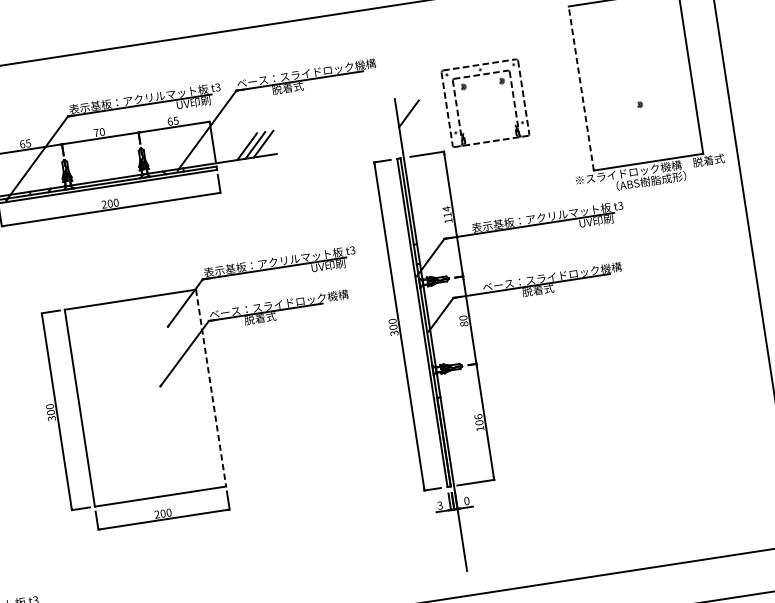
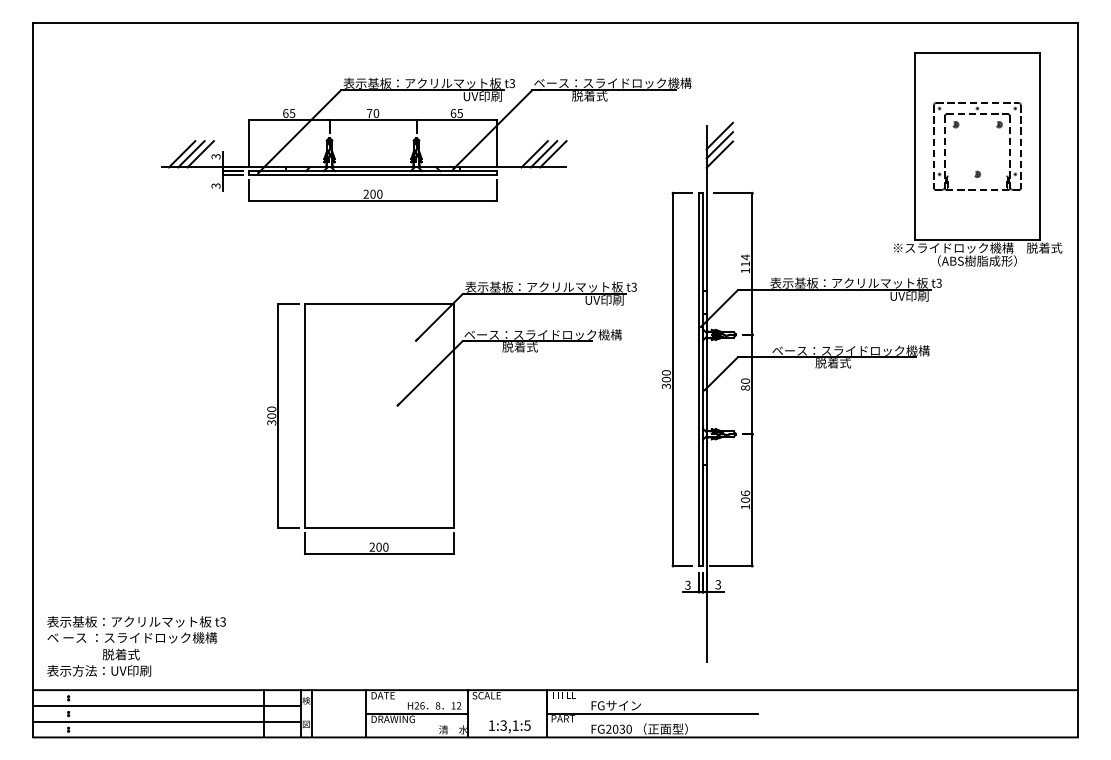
line: (581, 87) -> (915, 145), dashed -> solid
part: (466, 89) -> (958, 127), moved
line: (407, 105) -> (719, 135), added
line: (409, 121) -> (719, 154), added
line: (211, 388) -> (453, 416), dashed -> solid
text: (466, 500) -> (718, 584), 0 -> 3

